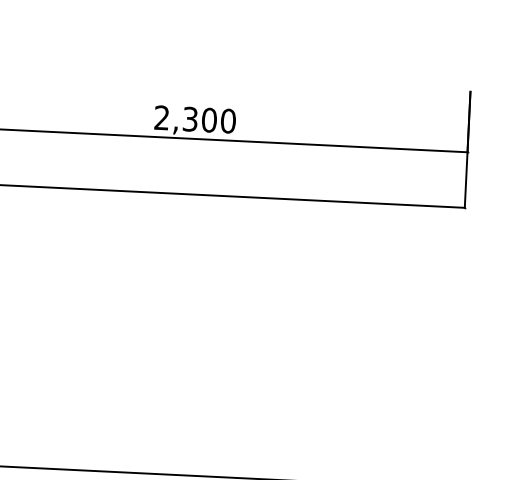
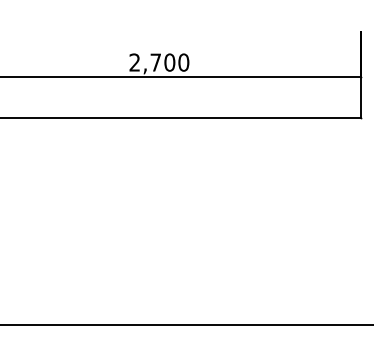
text: (189, 119) -> (155, 62), 2,300 -> 2,700

